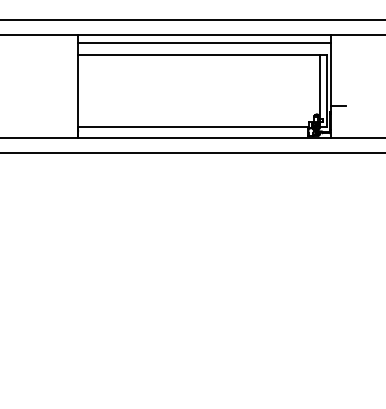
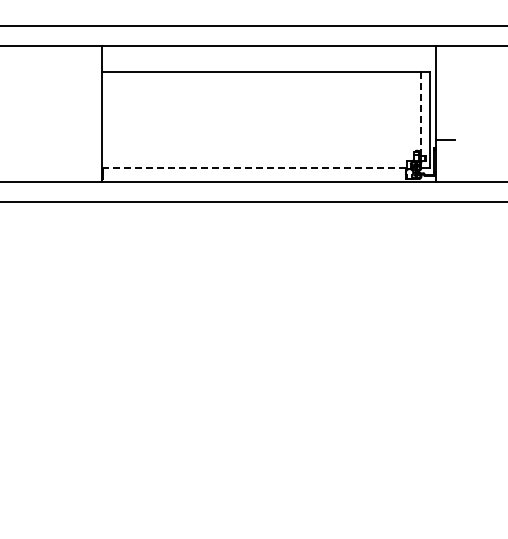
line: (204, 42) -> (268, 56), removed
line: (320, 86) -> (421, 114), solid -> dashed
line: (193, 127) -> (254, 167), solid -> dashed

